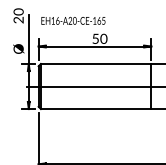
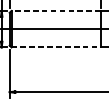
line: (95, 63) -> (55, 10), solid -> dashed
line: (96, 109) -> (56, 47), solid -> dashed

